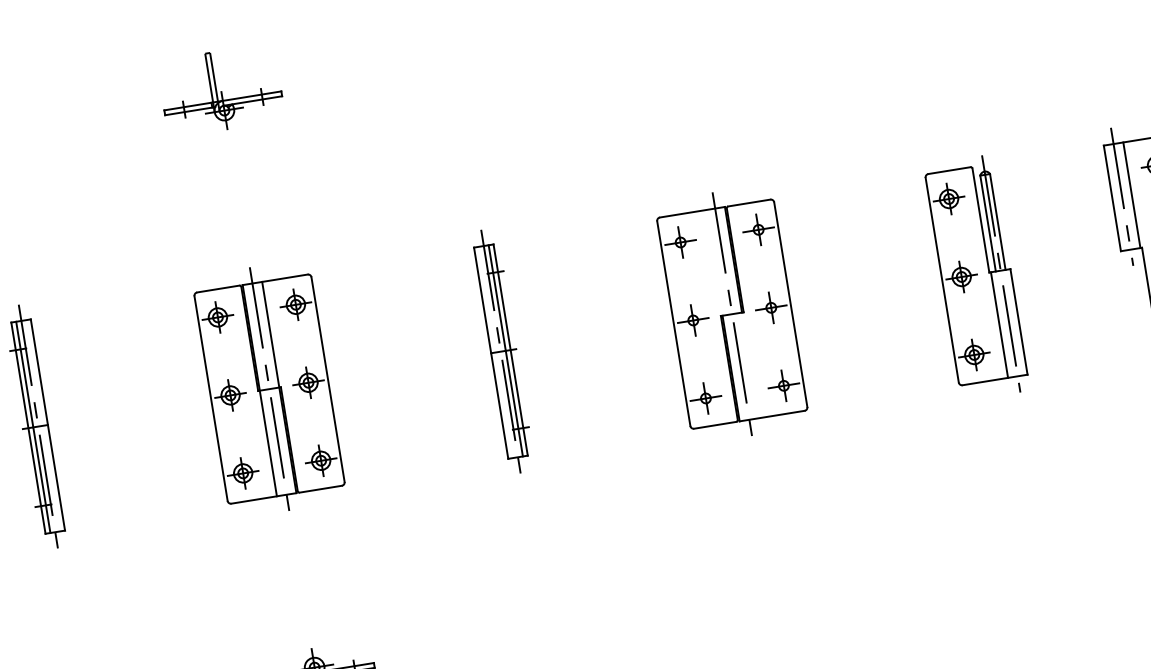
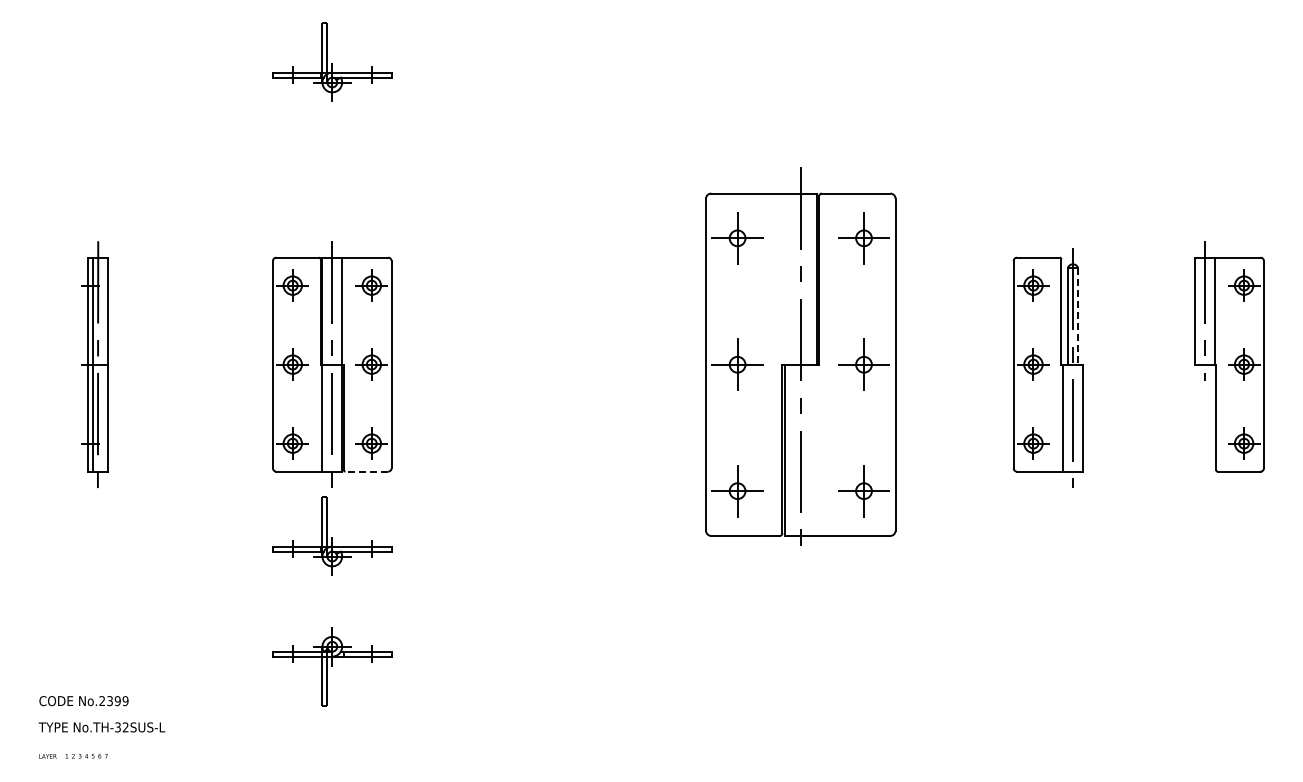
line: (997, 222) -> (1077, 316), solid -> dashed
part: (732, 313) -> (801, 364), size x1.6
part: (503, 351) -> (569, 364), removed
line: (320, 489) -> (366, 471), solid -> dashed
part: (297, 557) -> (332, 535), added

